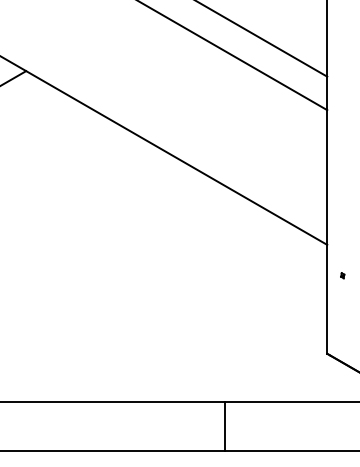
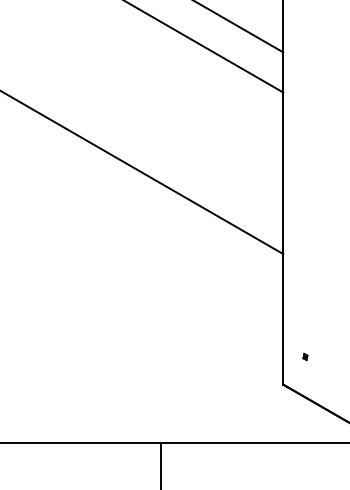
part: (342, 275) -> (305, 356), moved

